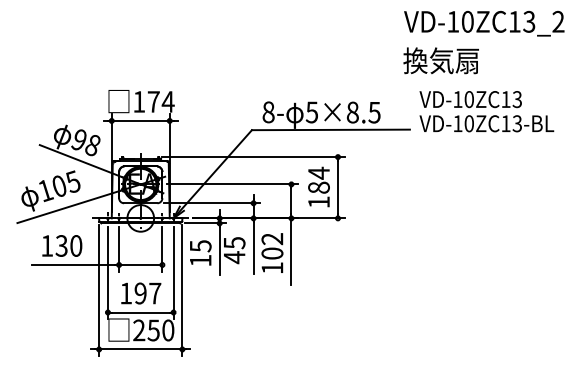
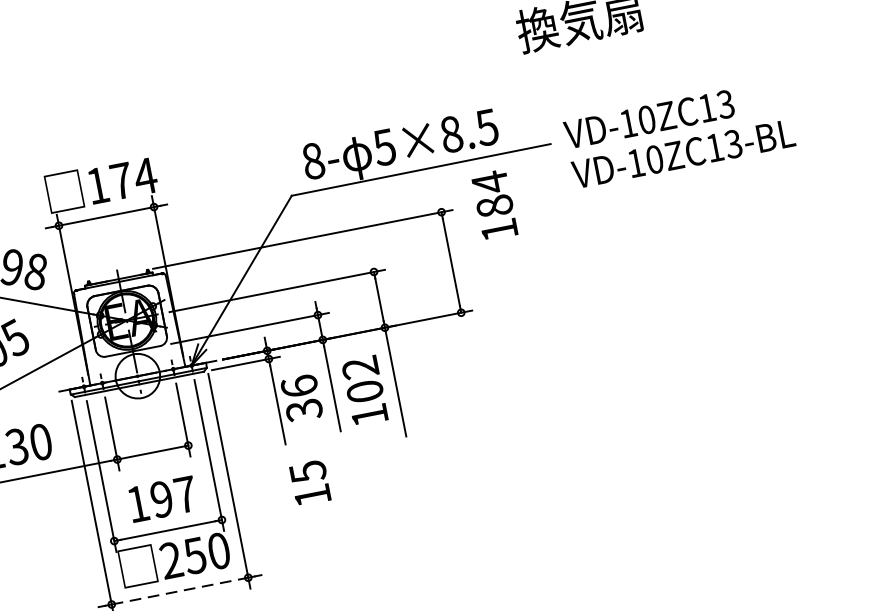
text: (486, 111) -> (679, 133), moved
text: (318, 186) -> (493, 204), moved
text: (234, 250) -> (301, 398), 45 -> 36
text: (200, 252) -> (309, 482), moved
line: (140, 349) -> (179, 591), solid -> dashed

